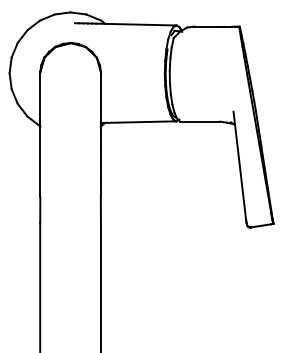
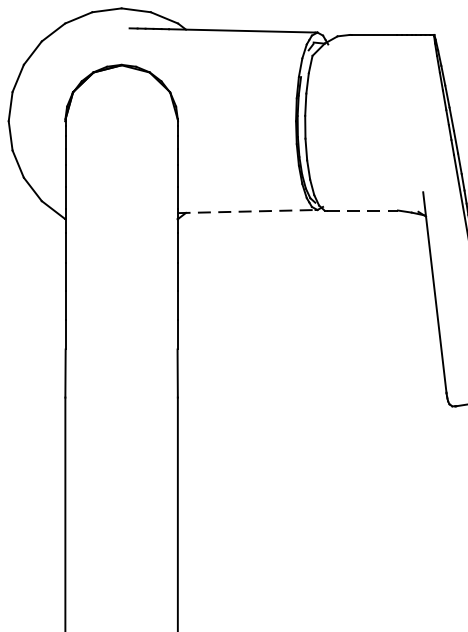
line: (201, 121) -> (363, 210), solid -> dashed
line: (138, 122) -> (247, 212), solid -> dashed

